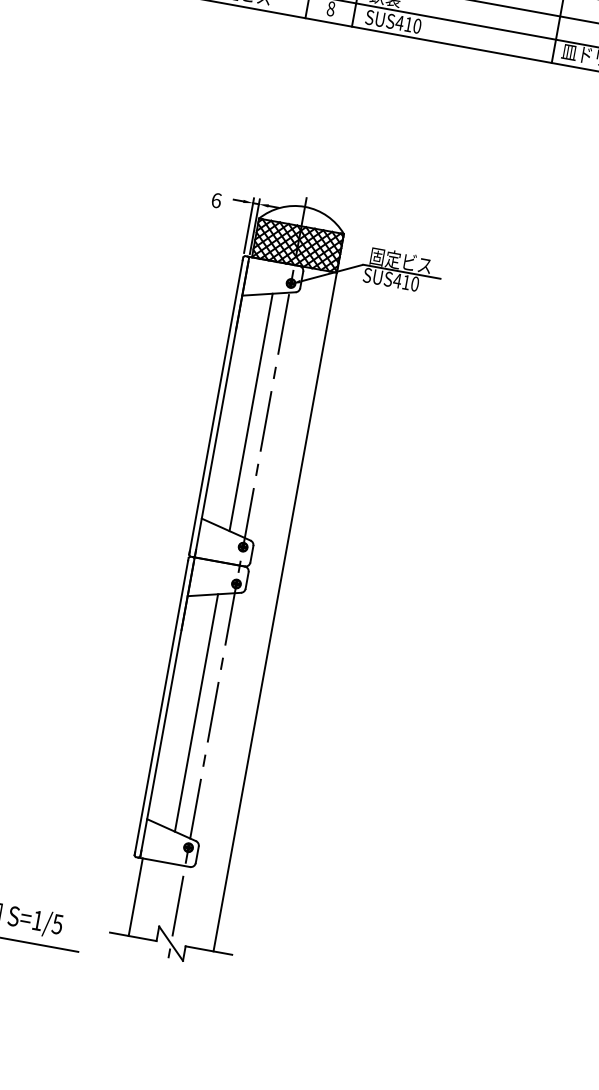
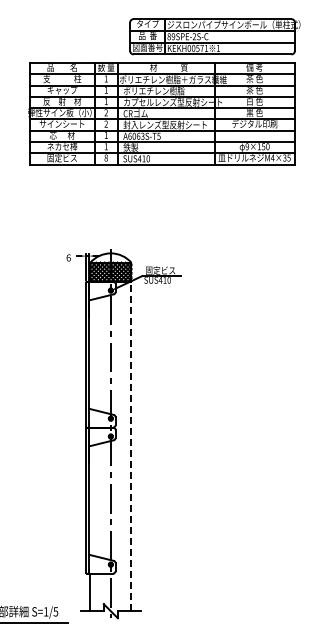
line: (251, 412) -> (103, 354), removed
line: (278, 593) -> (131, 437), solid -> dashed
line: (197, 712) -> (103, 500), removed

